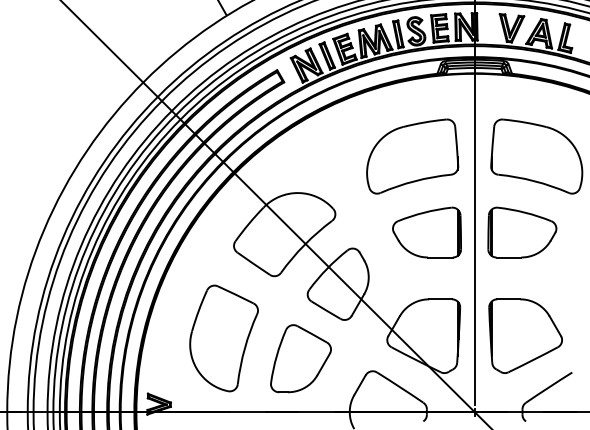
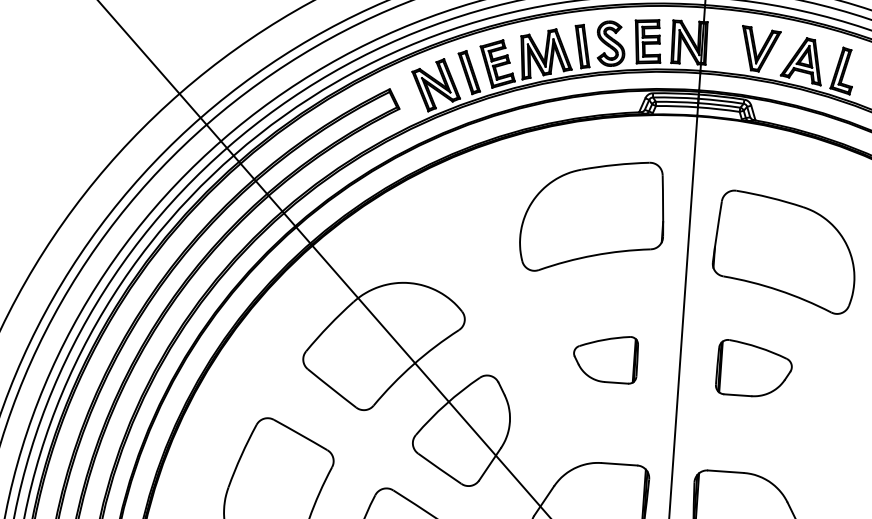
part: (412, 156) -> (592, 216), moved
part: (426, 232) -> (604, 358), size x0.6
part: (522, 232) -> (754, 369), size x0.7

